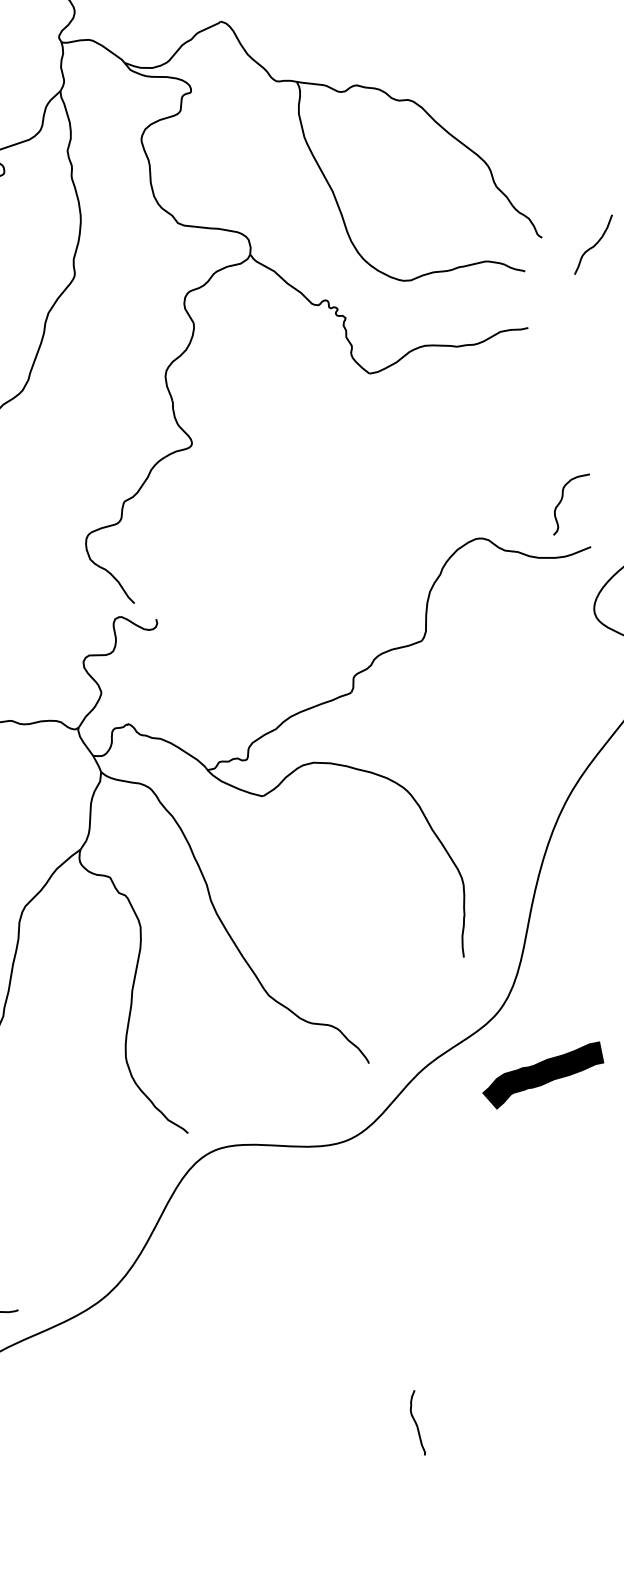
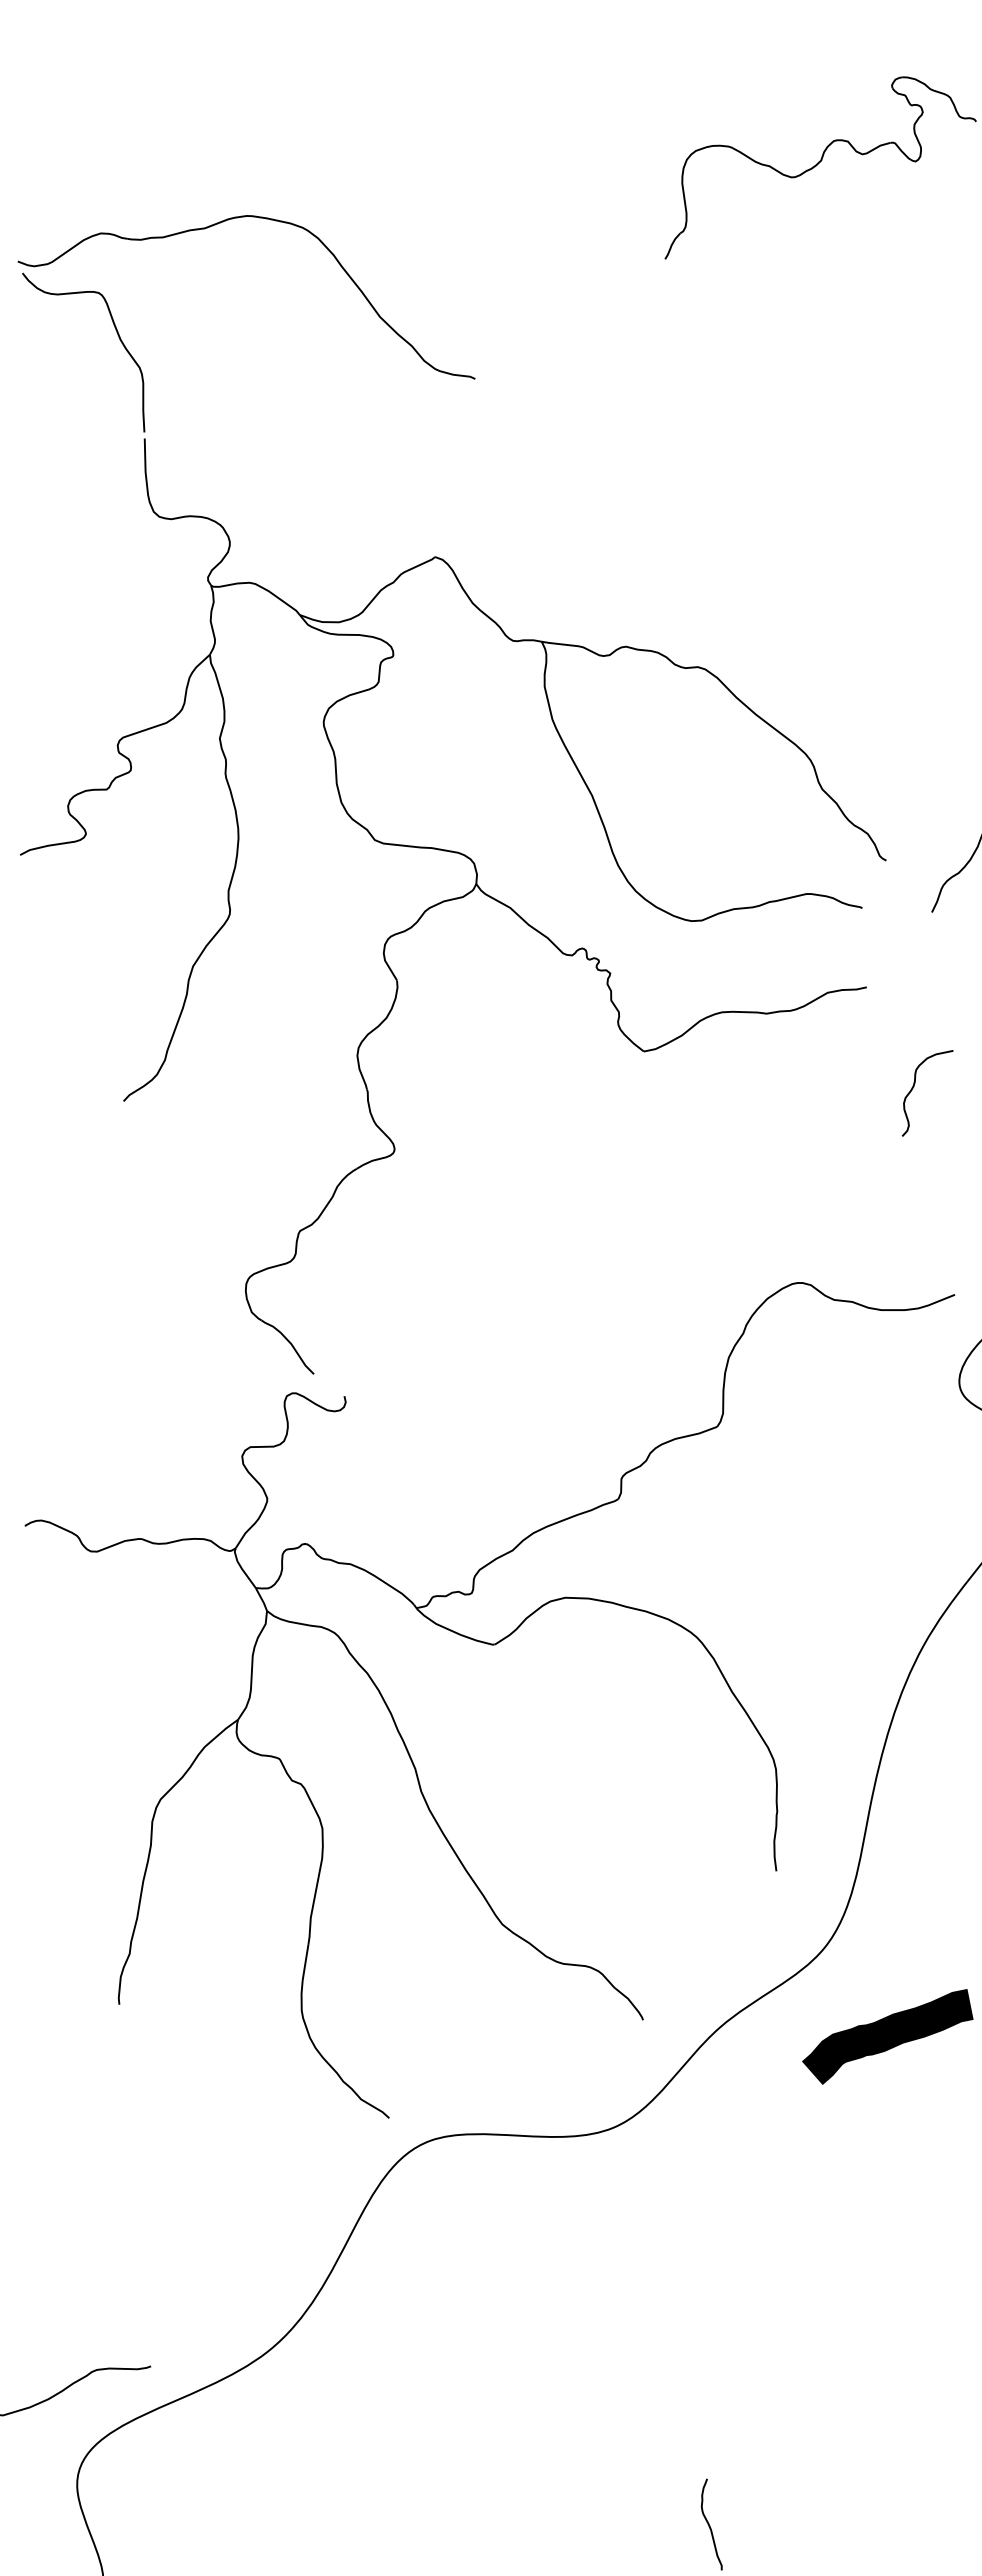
curve: (562, 499) -> (914, 1086), moved

